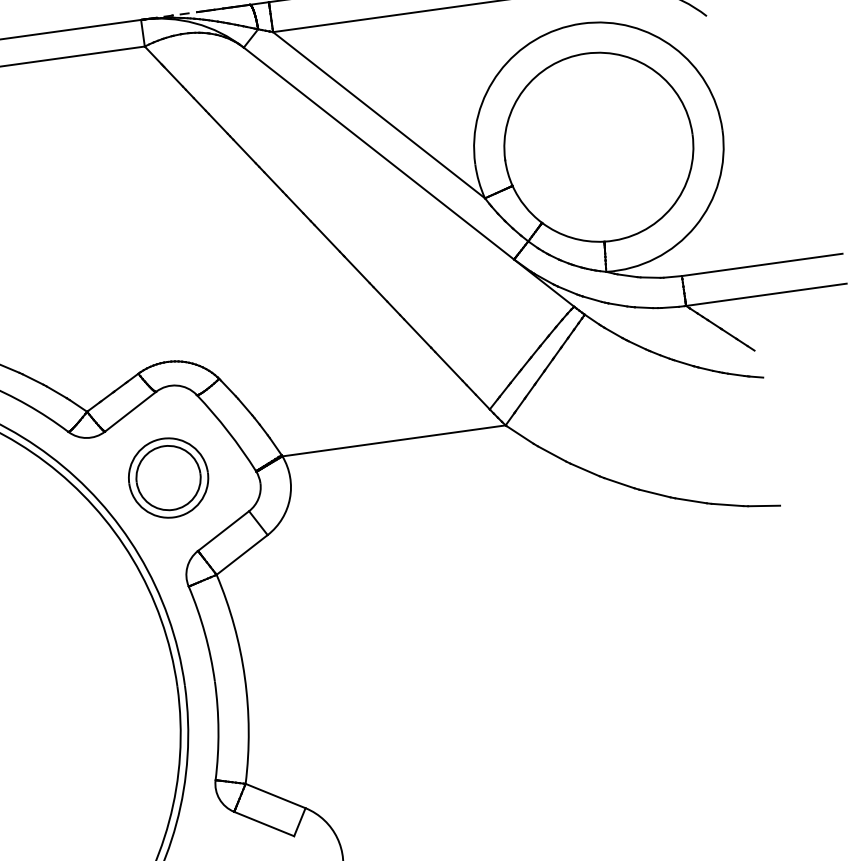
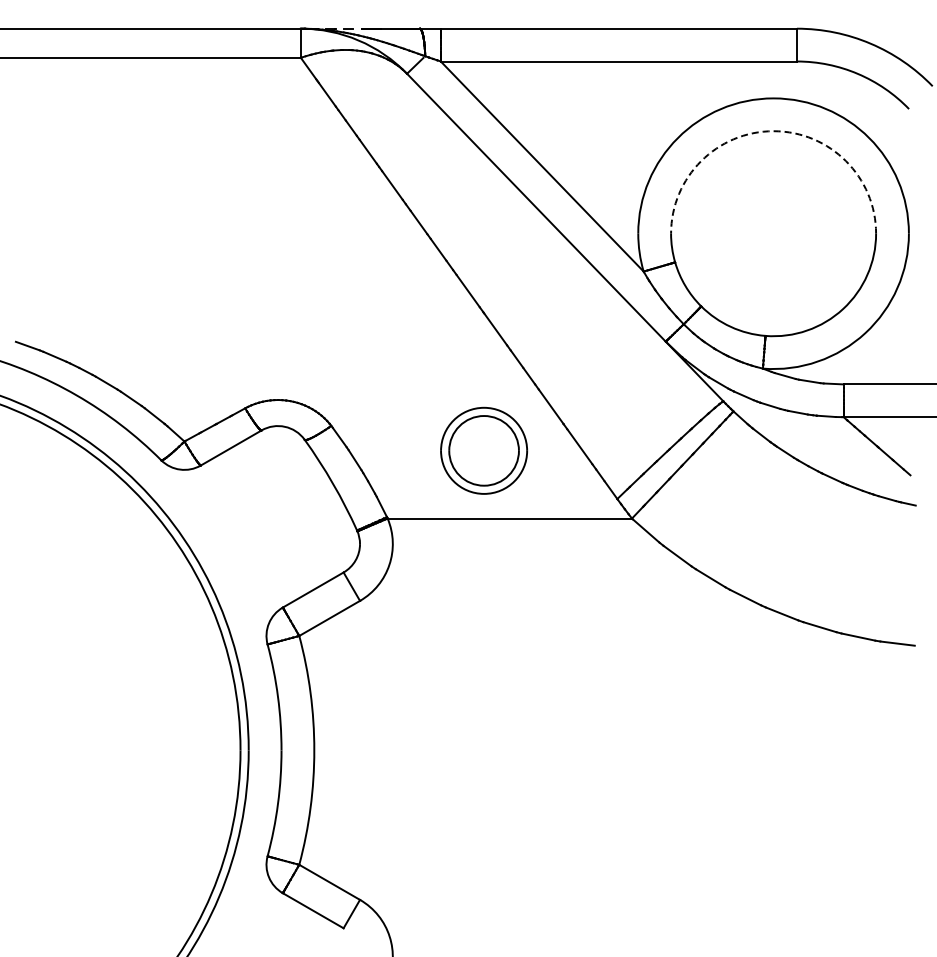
arc: (585, 53) -> (773, 131), solid -> dashed
part: (168, 477) -> (484, 450), moved

